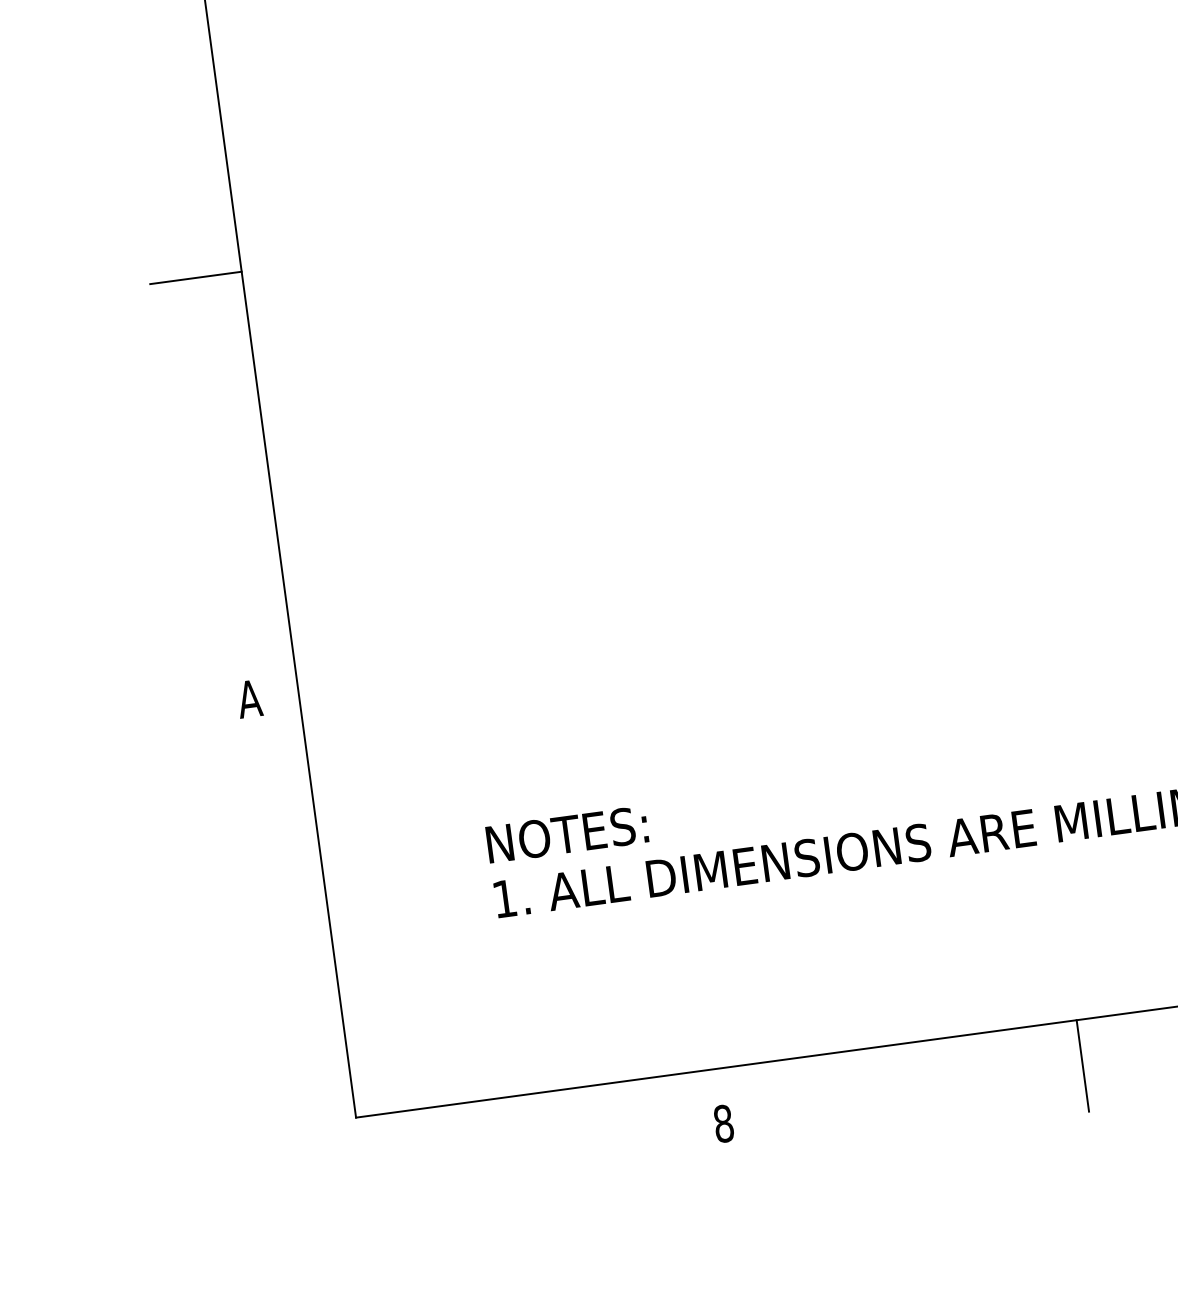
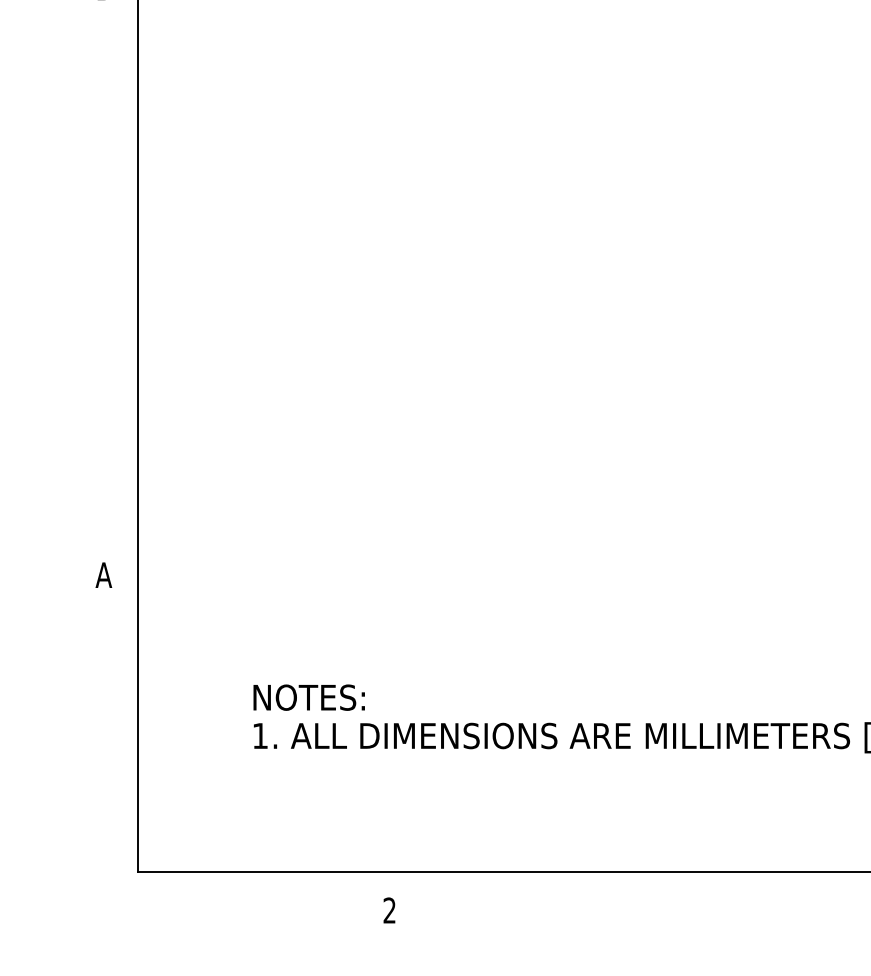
line: (196, 278) -> (106, 281), removed
line: (1082, 1066) -> (641, 904), removed
text: (723, 1123) -> (389, 910), 8 -> 2

